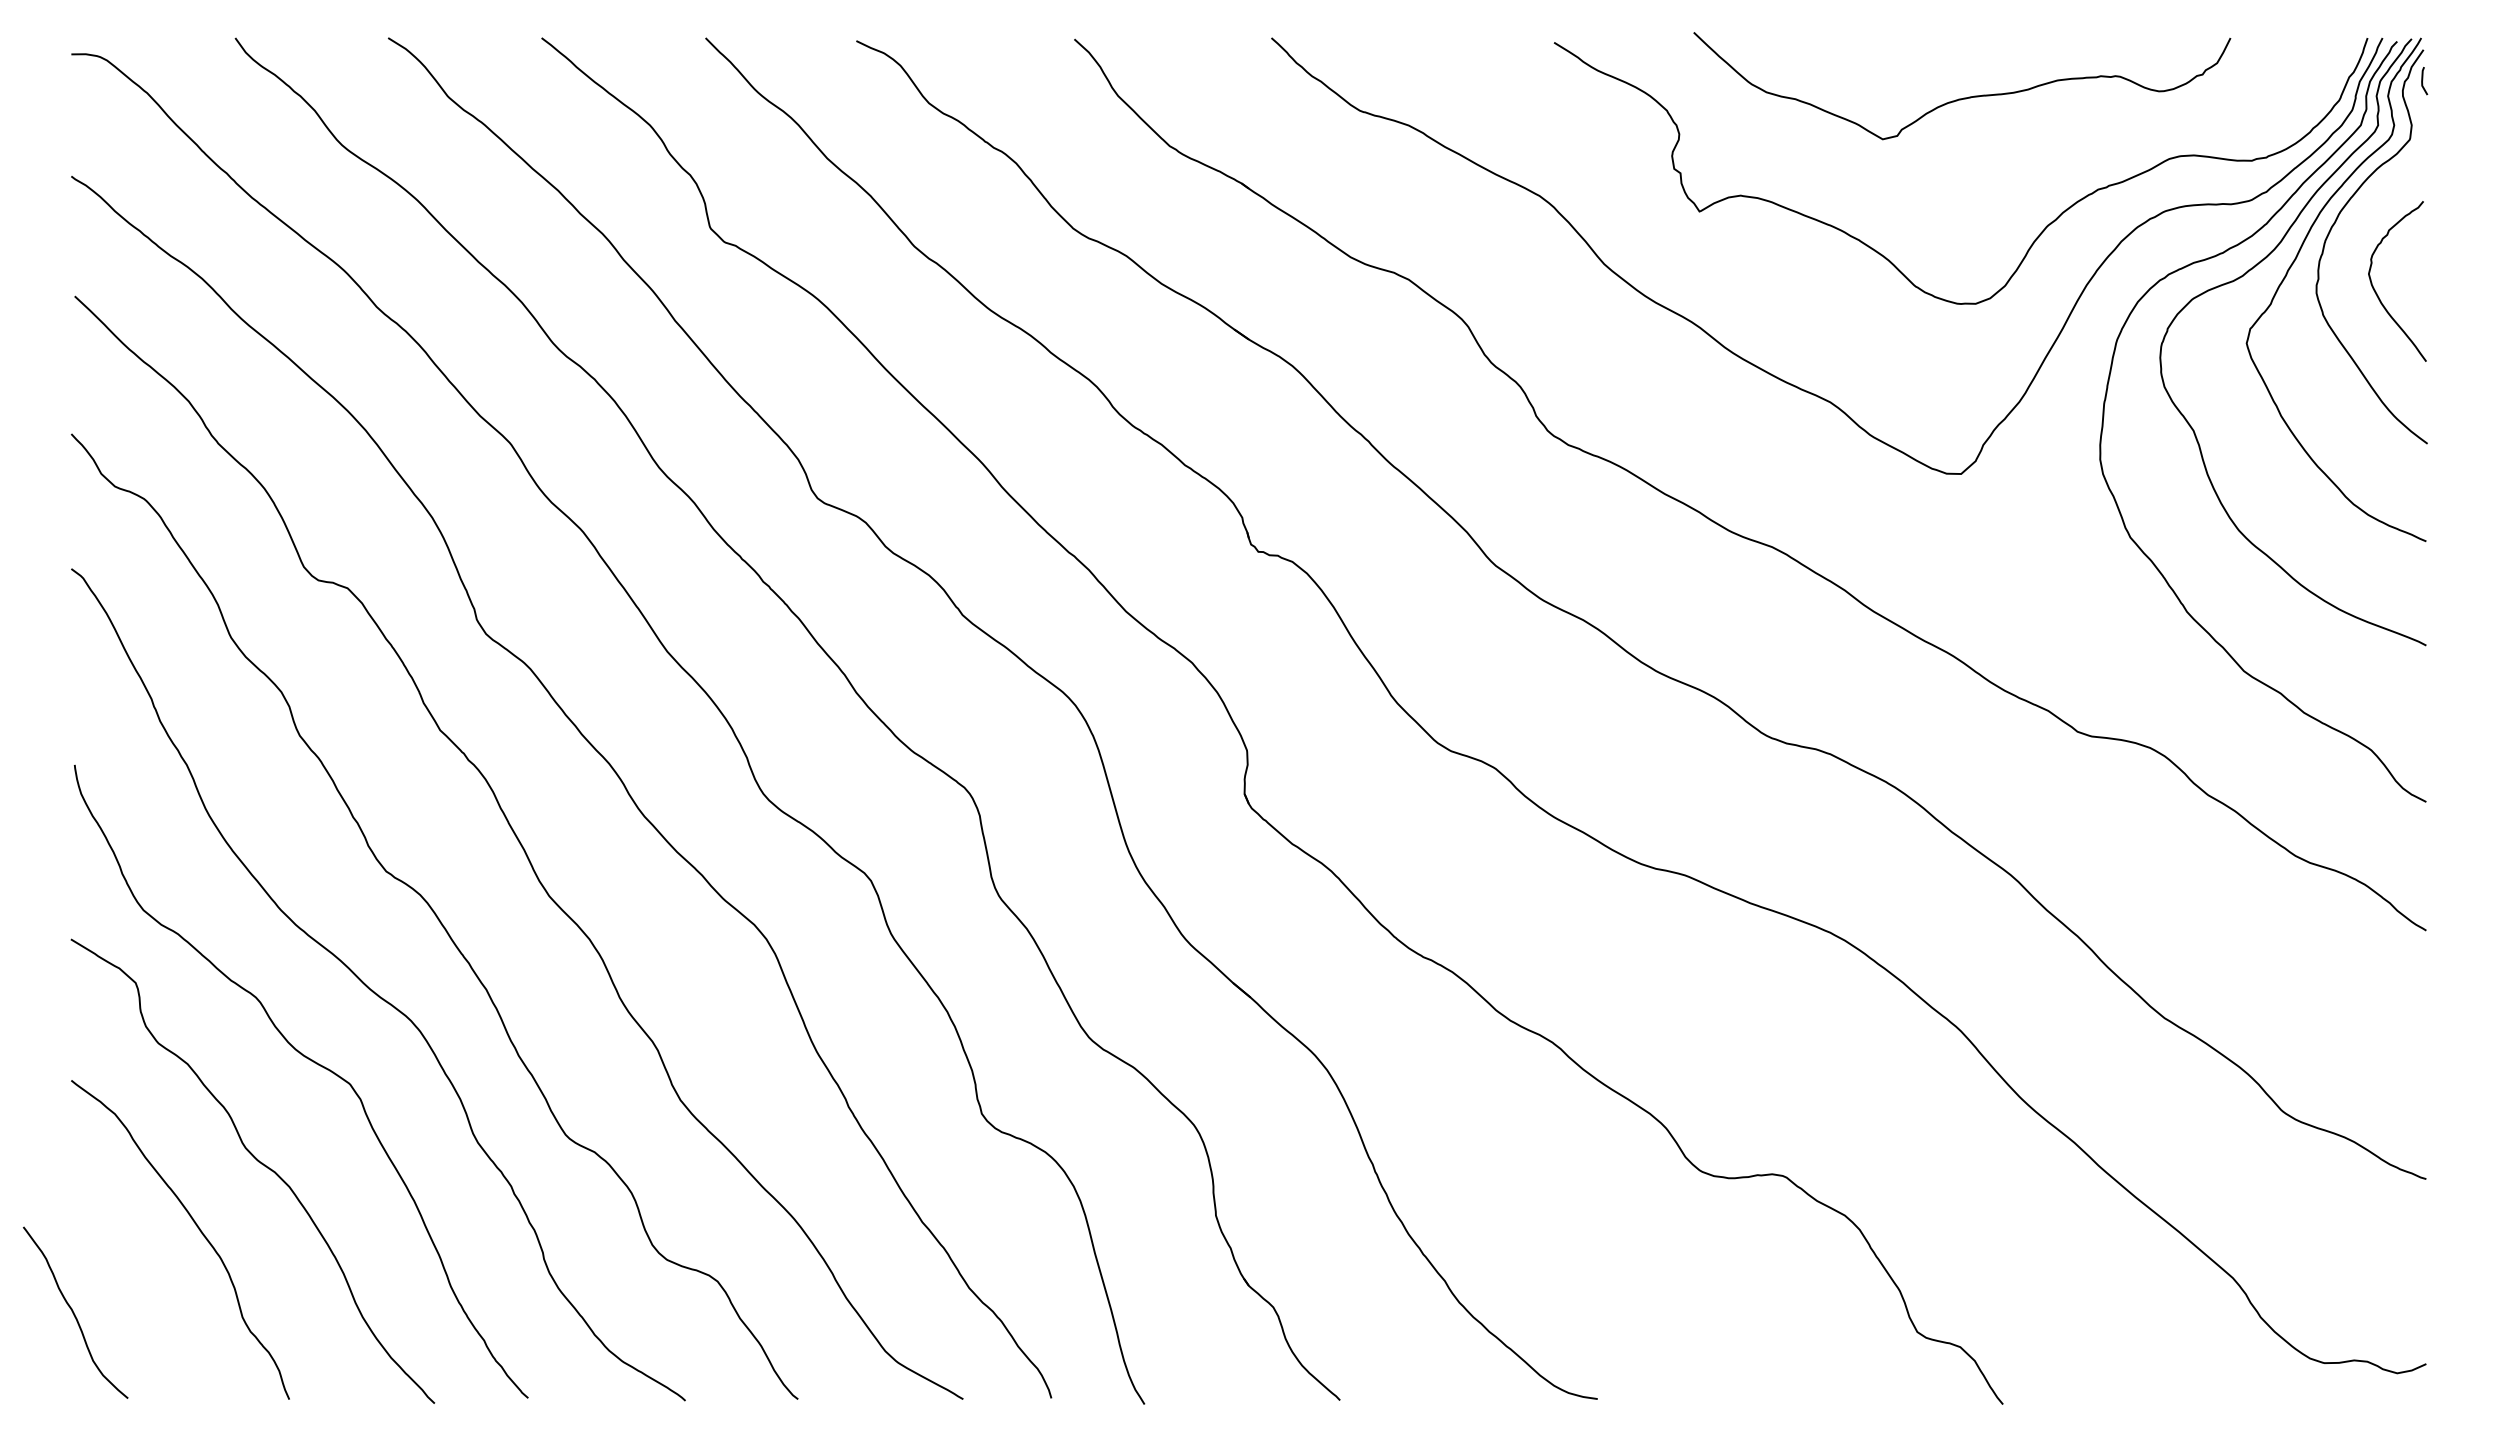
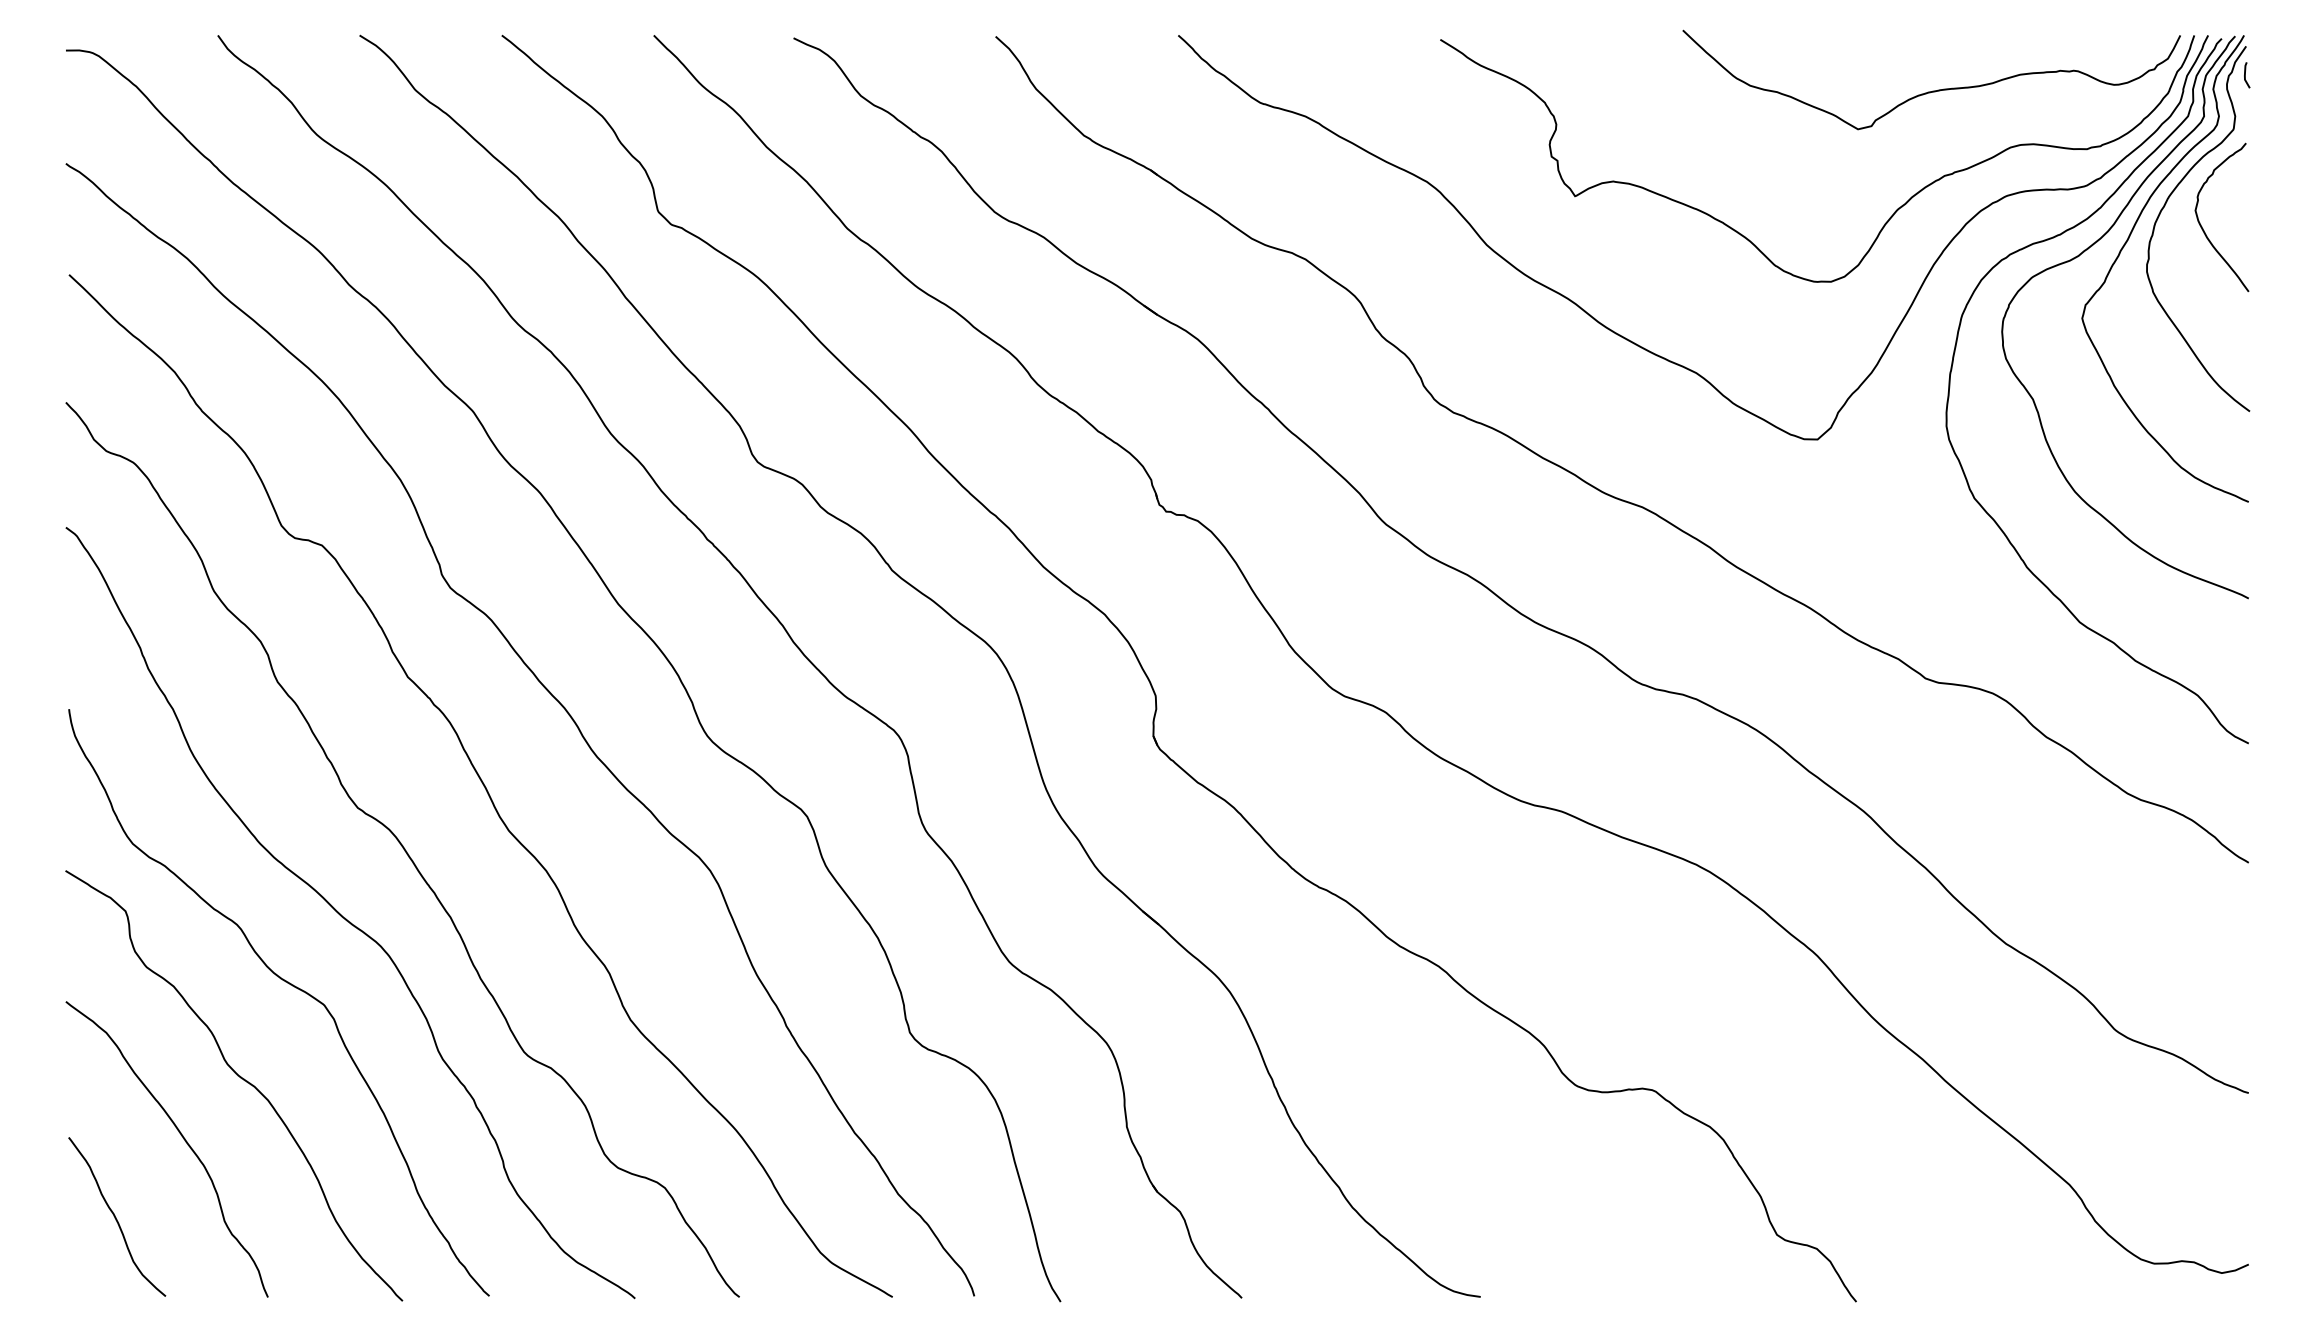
curve: (1963, 97) -> (1932, 90), moved
curve: (2376, 291) -> (2202, 226), moved
curve: (74, 1312) -> (116, 1216), moved

